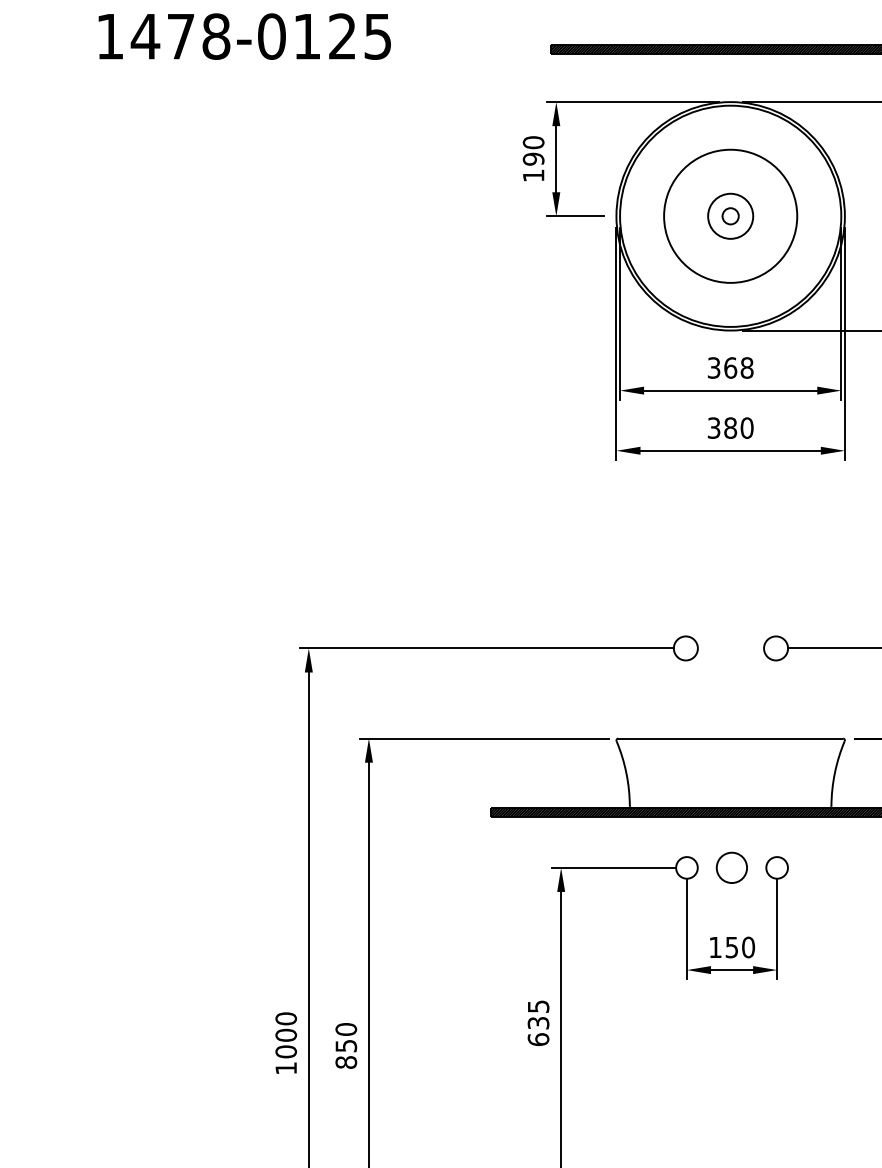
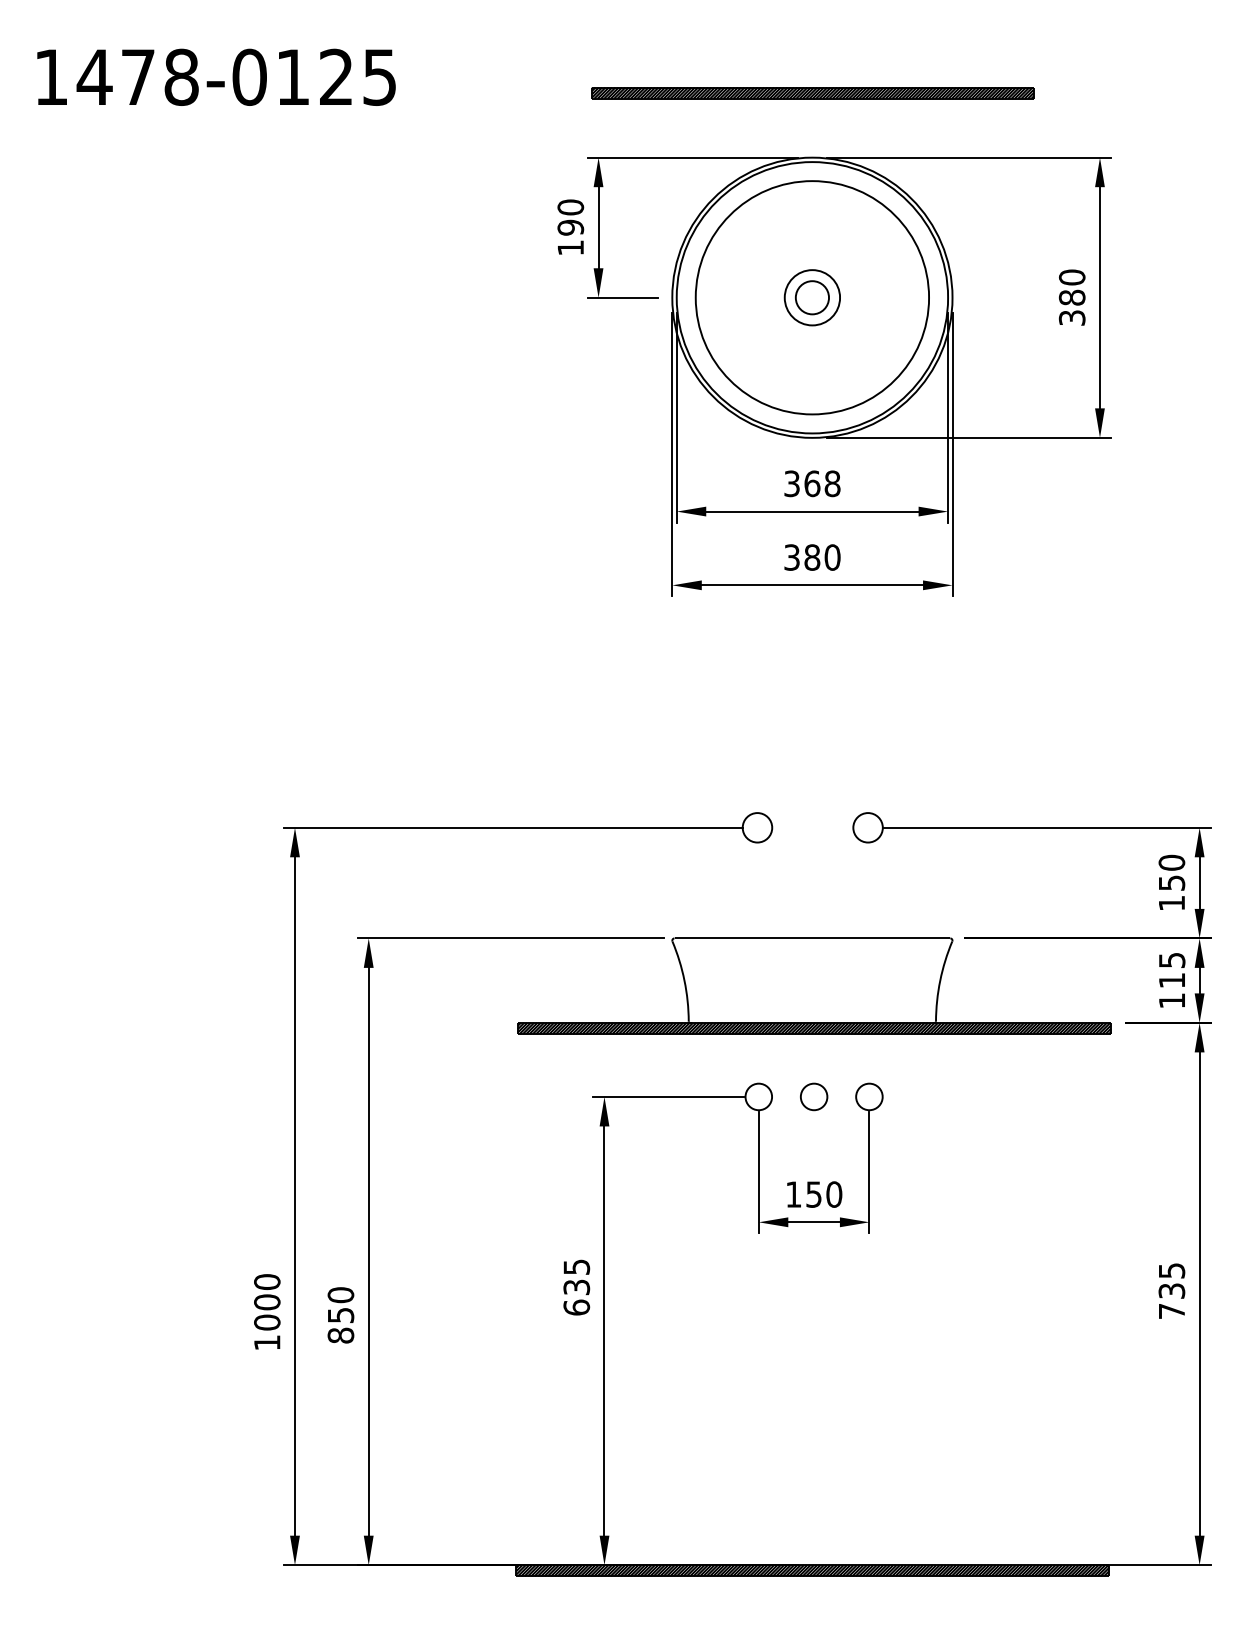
circle: (730, 216) -> (812, 297), size x1.43
circle: (730, 216) -> (812, 297), size x1.67
circle: (732, 867) -> (814, 1096), size x0.71

